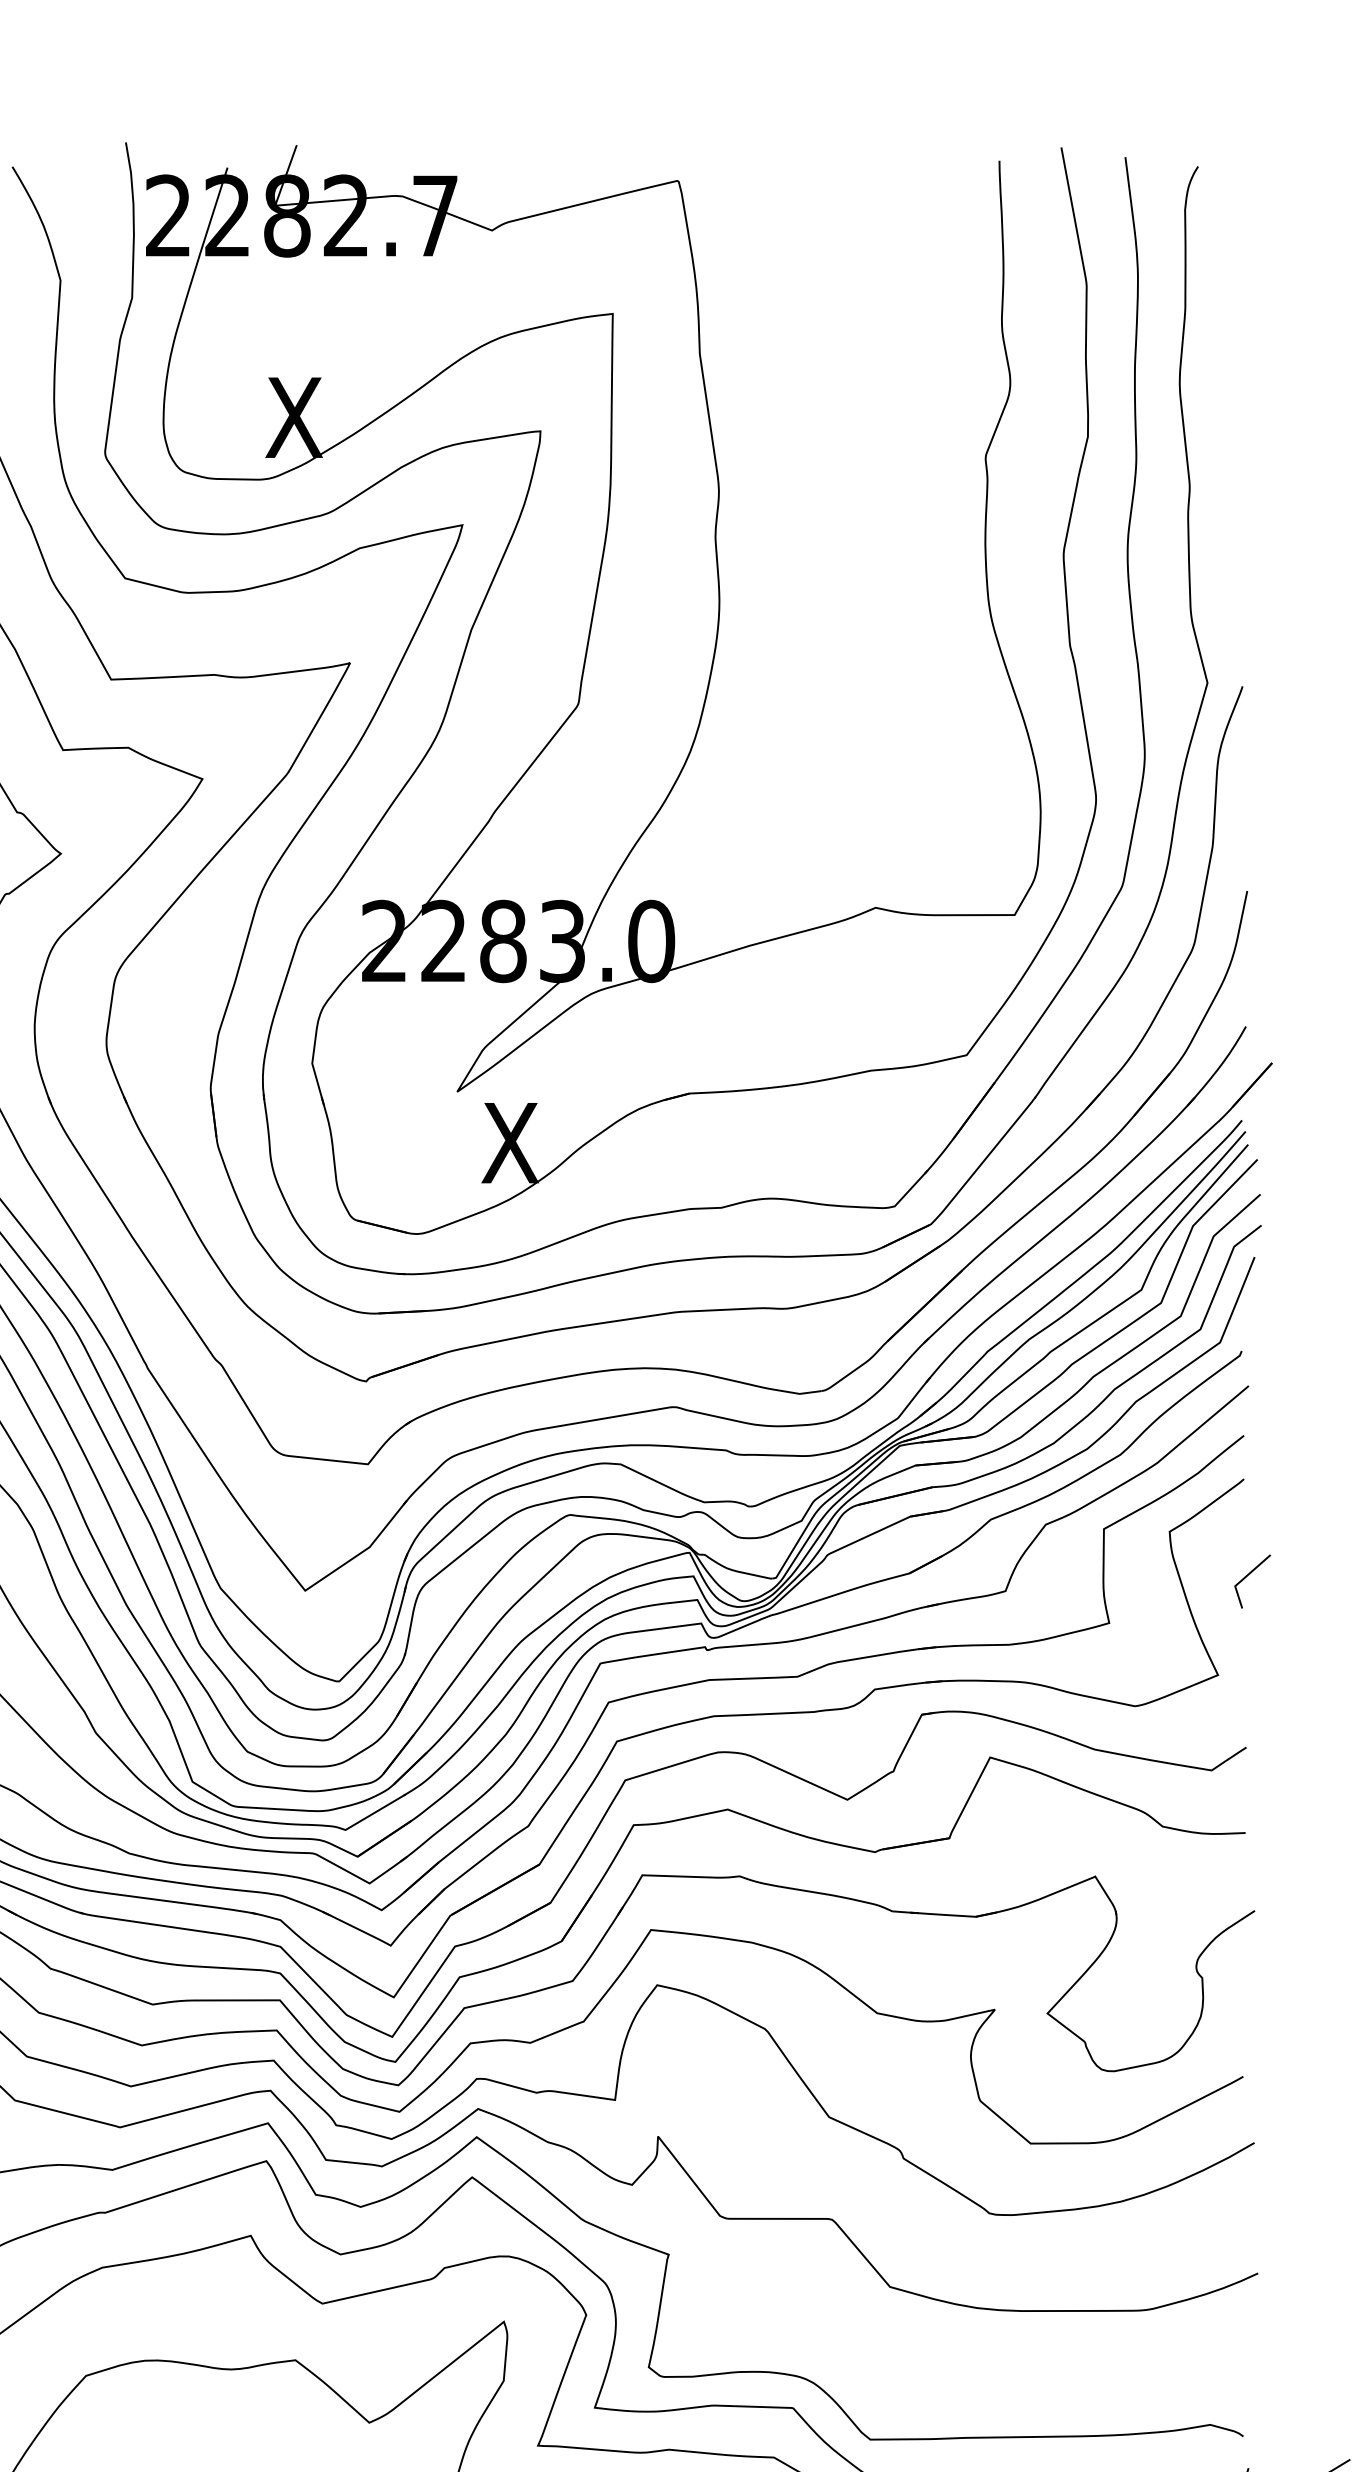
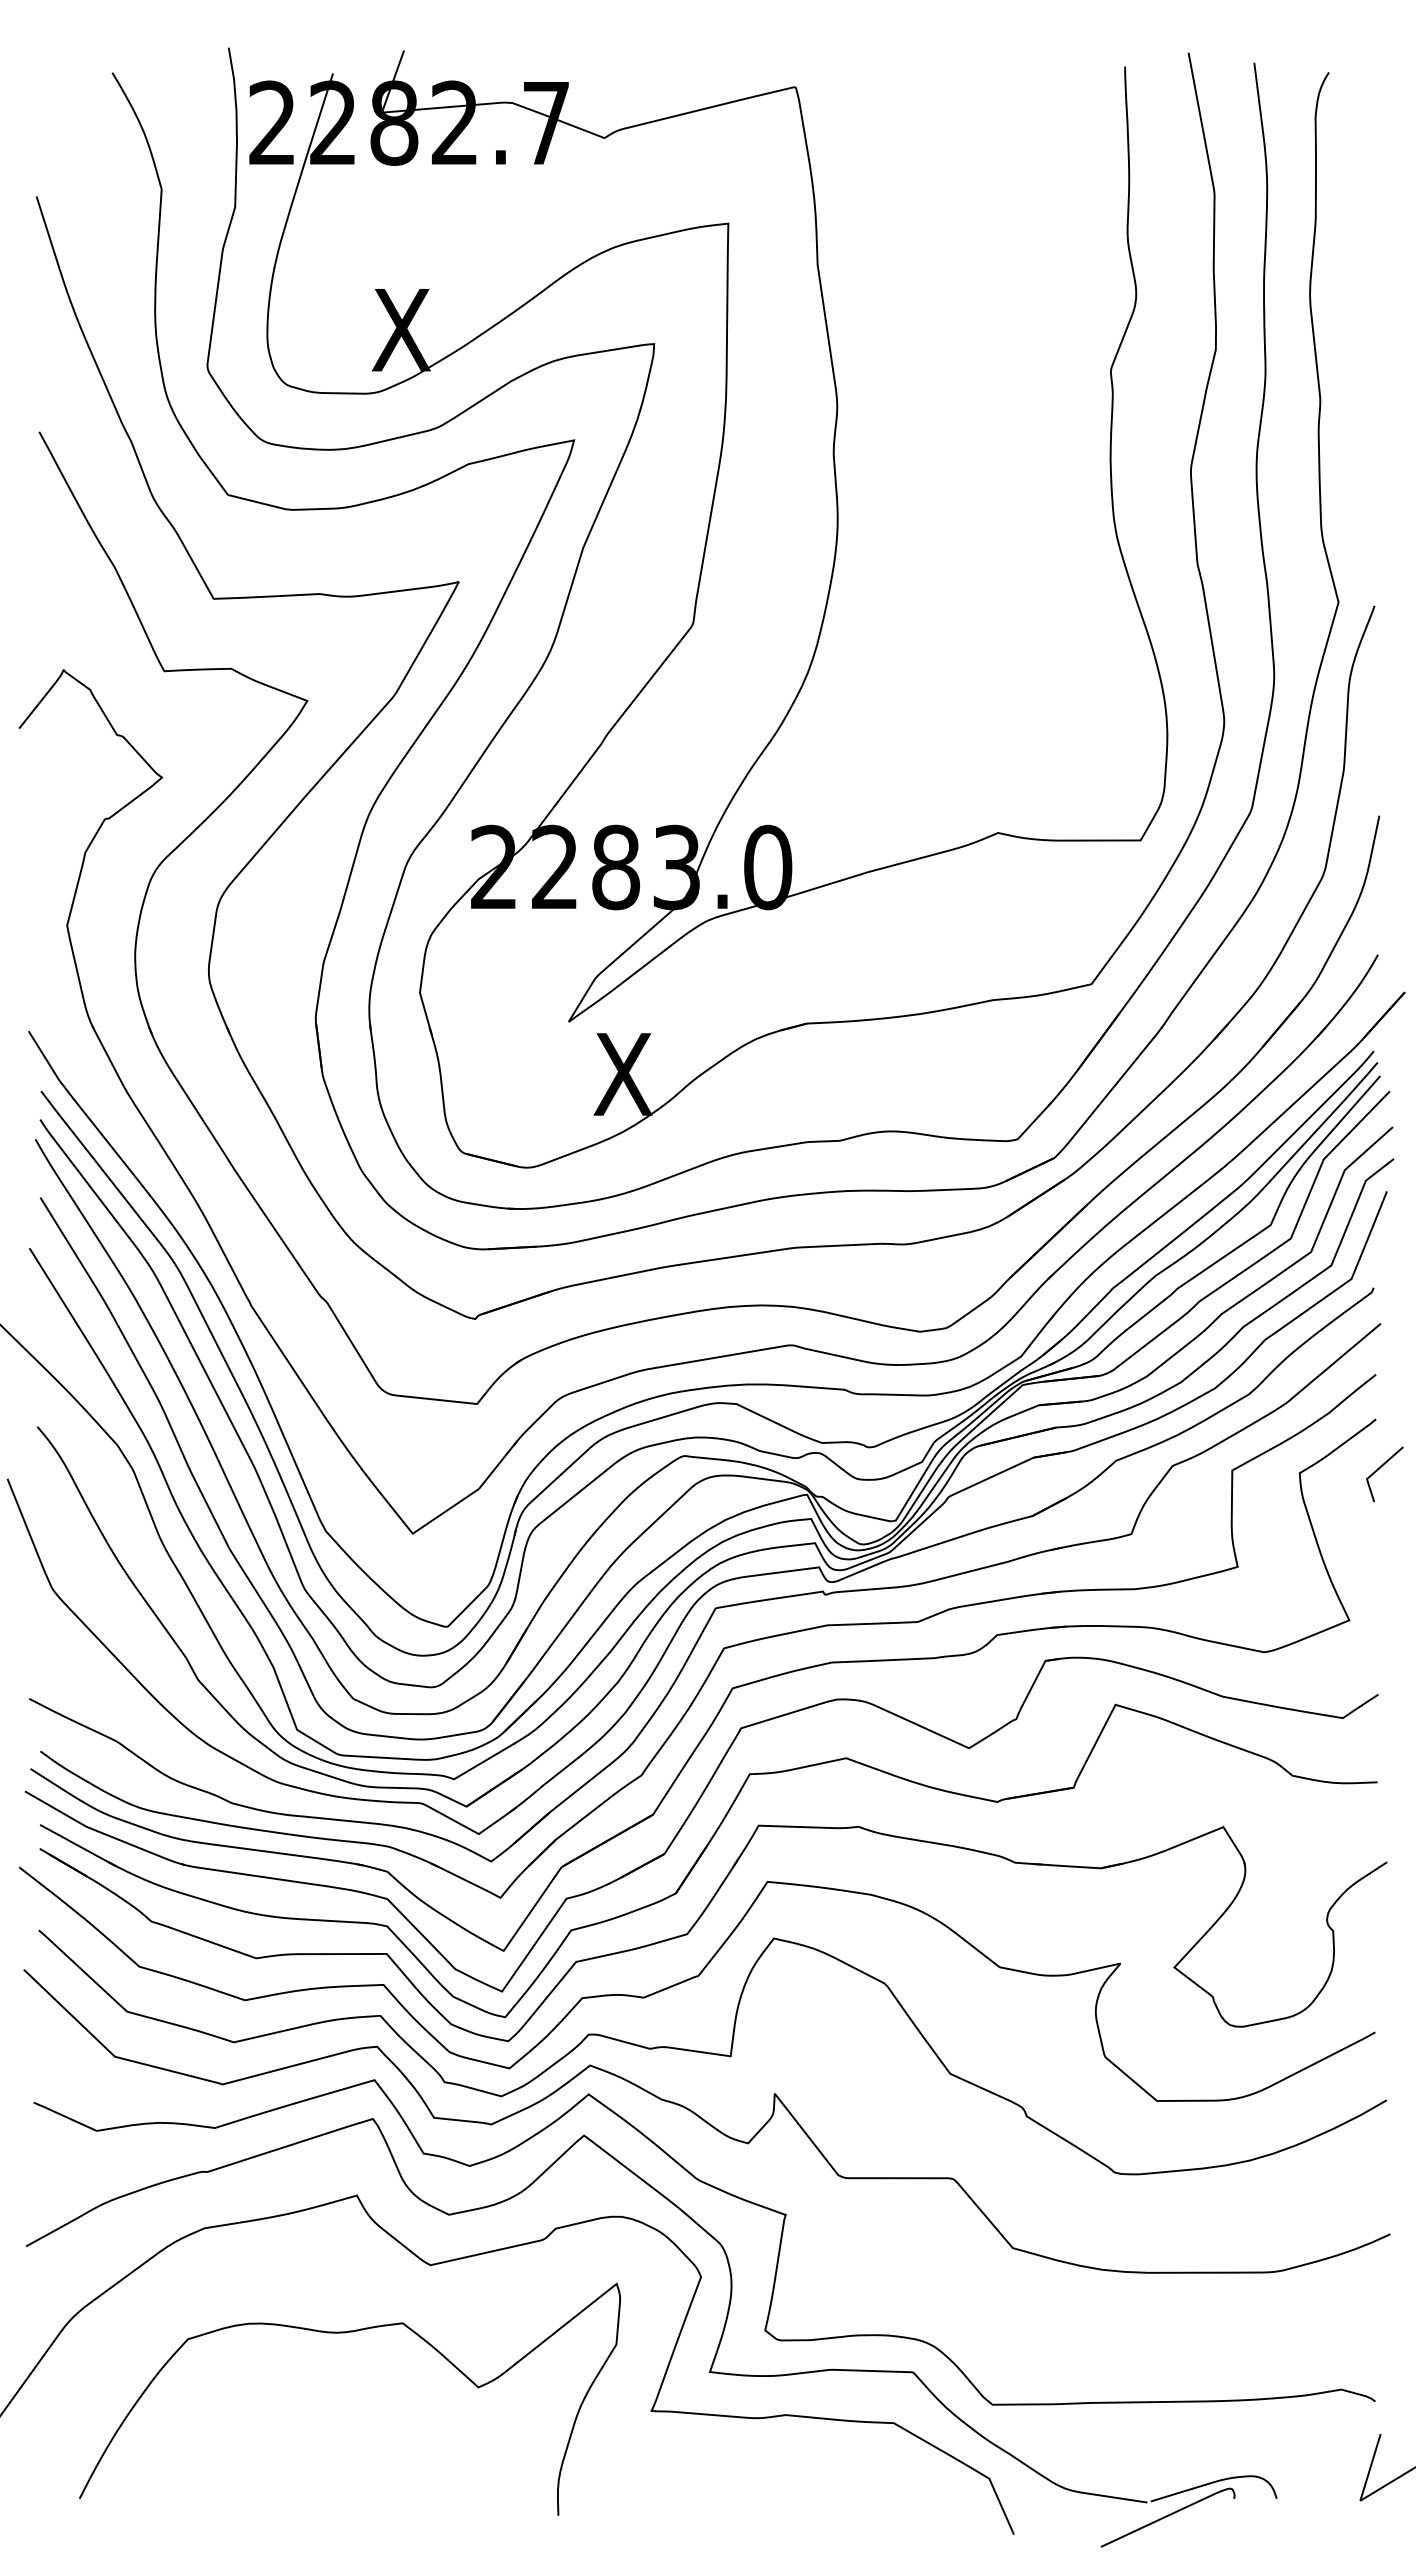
line: (1247, 1576) -> (1379, 1469), moved

